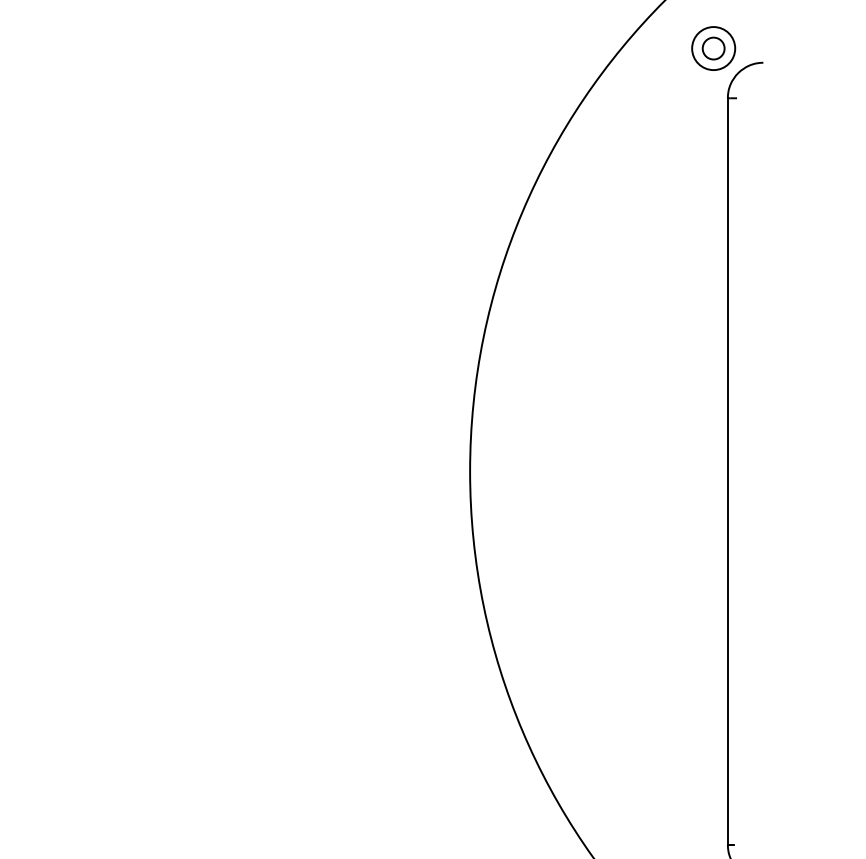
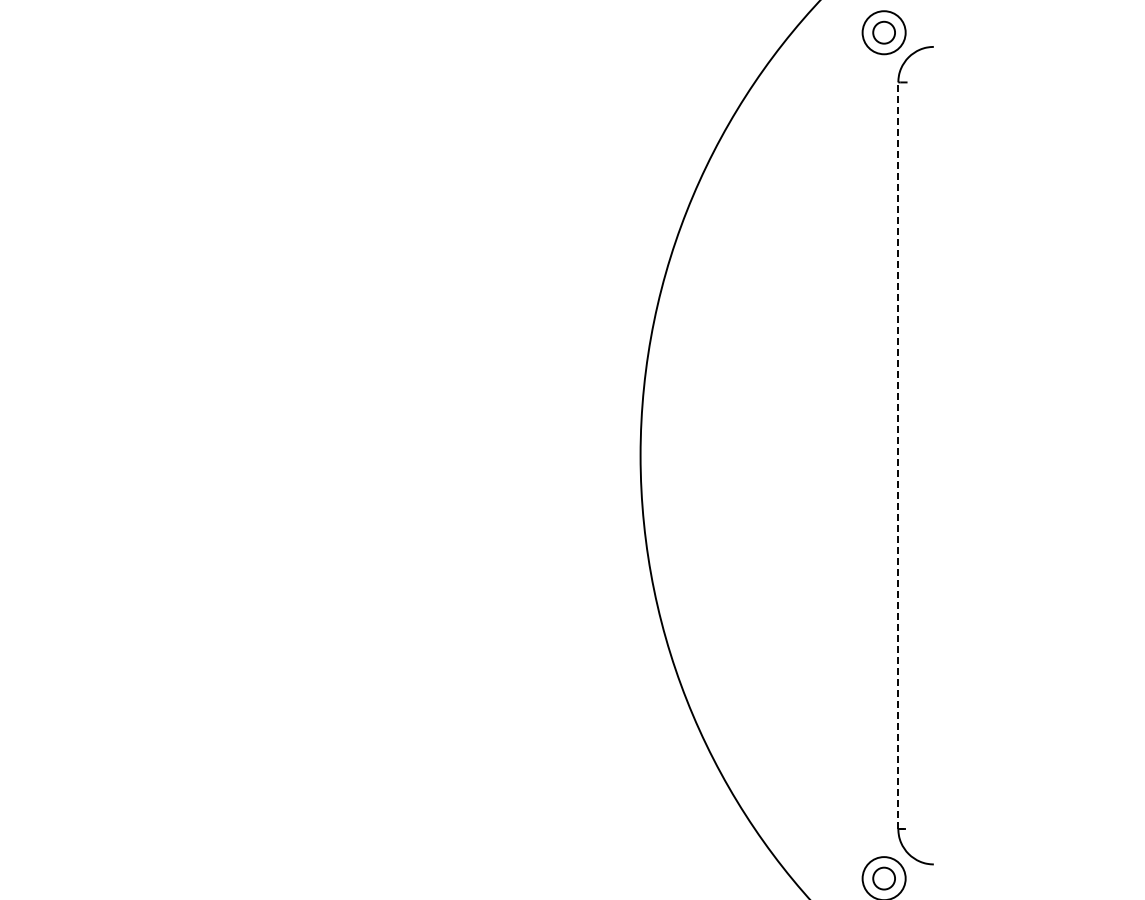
line: (728, 471) -> (898, 455), solid -> dashed

